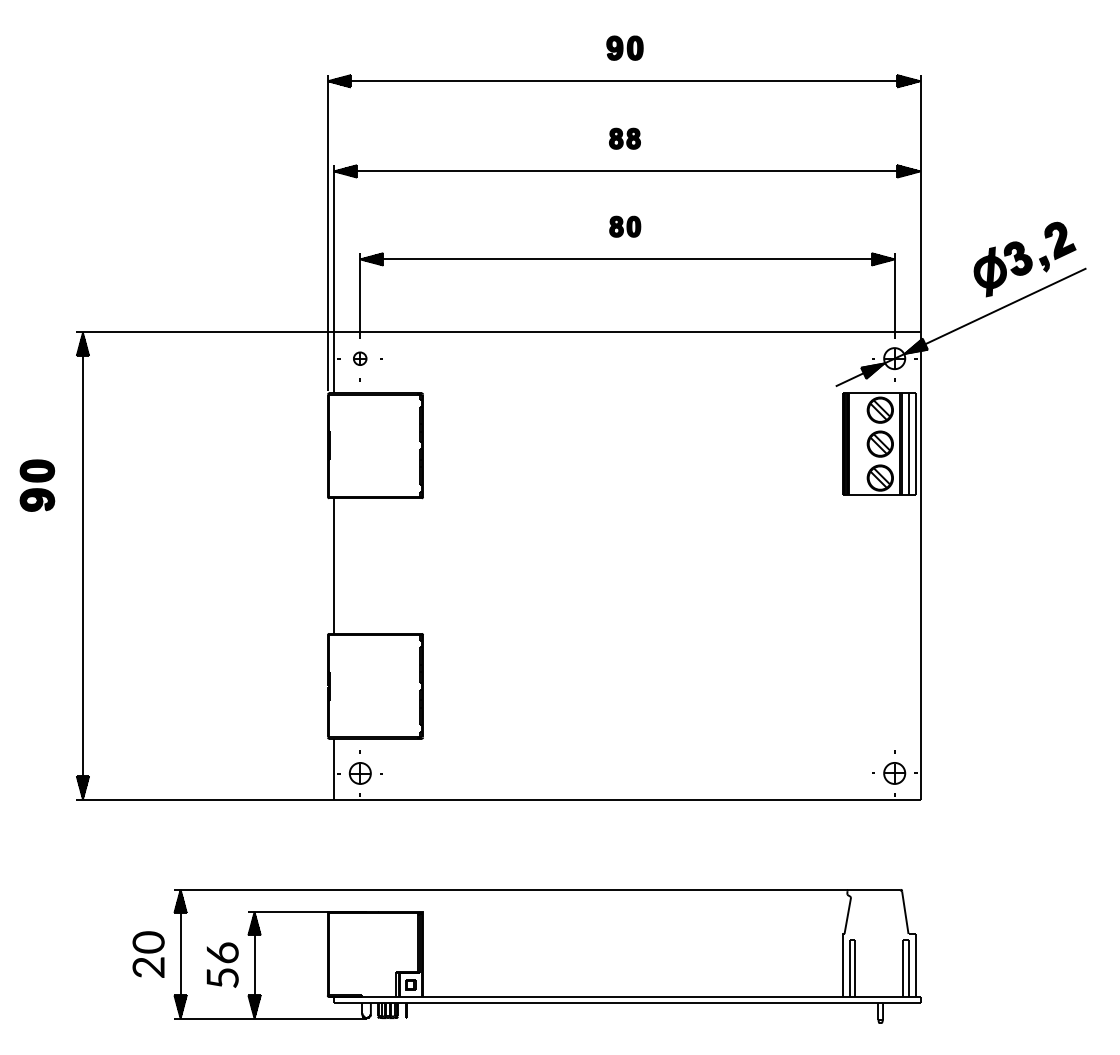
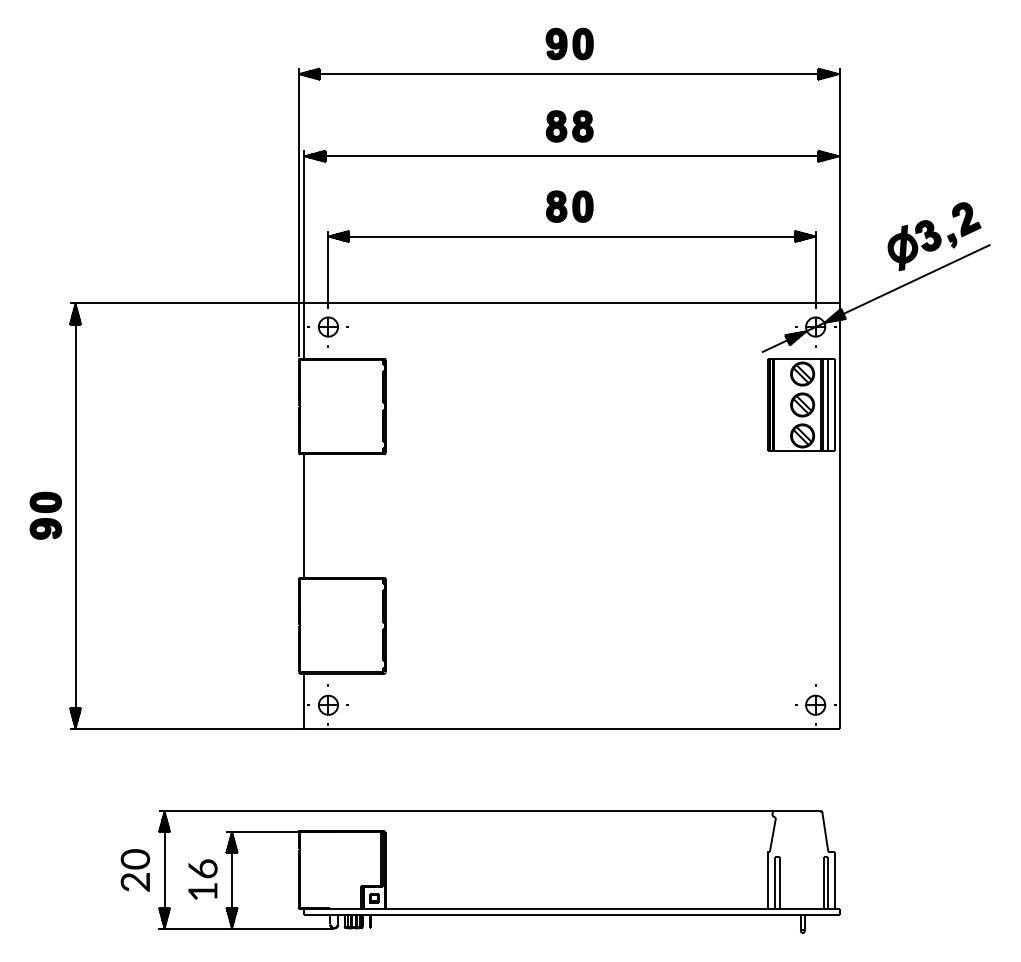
part: (624, 47) -> (569, 43), size x1.43
part: (624, 138) -> (569, 126), size x1.67
part: (625, 226) -> (570, 206), size x1.67
part: (359, 358) -> (327, 326), size x1.67
part: (37, 485) -> (45, 515), moved
text: (222, 977) -> (202, 891), 56 -> 16

